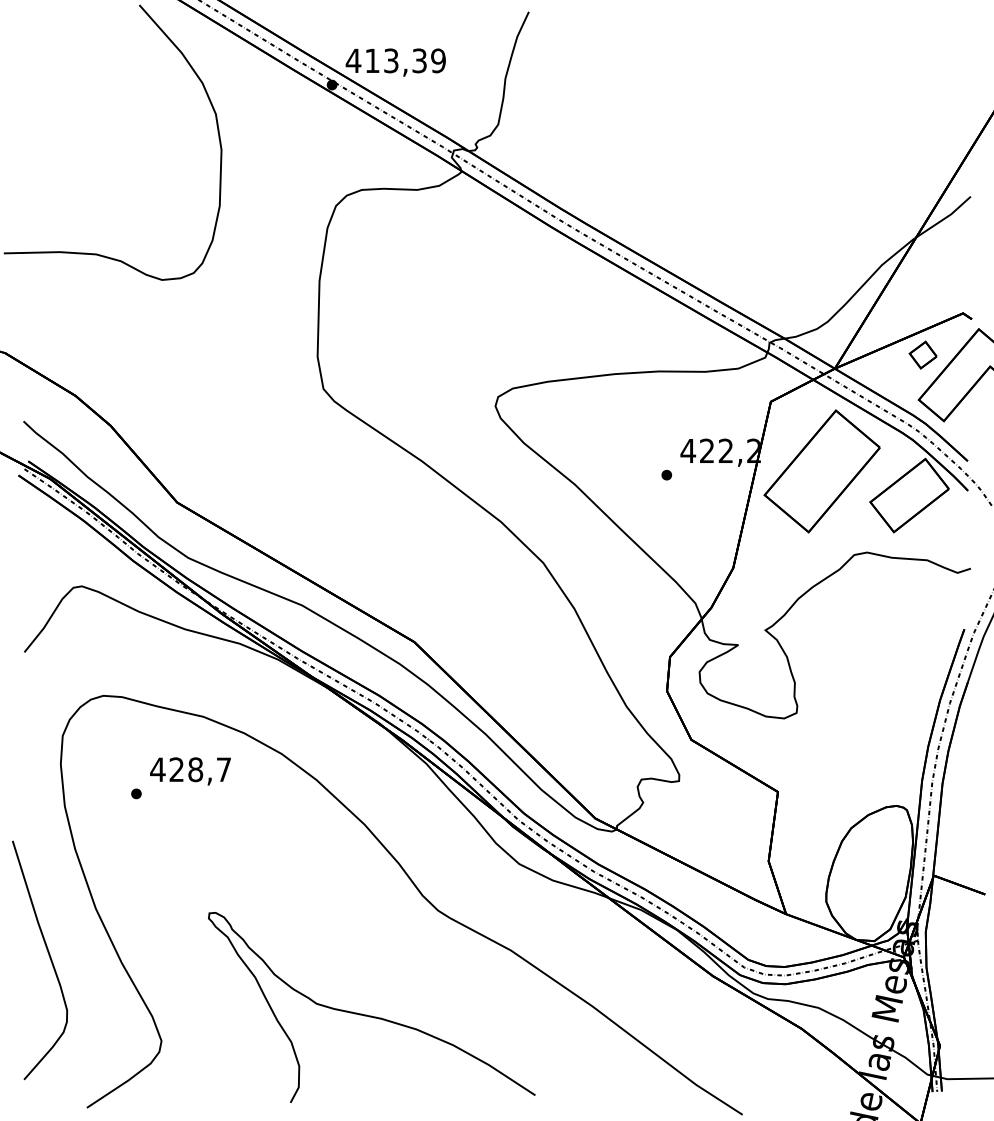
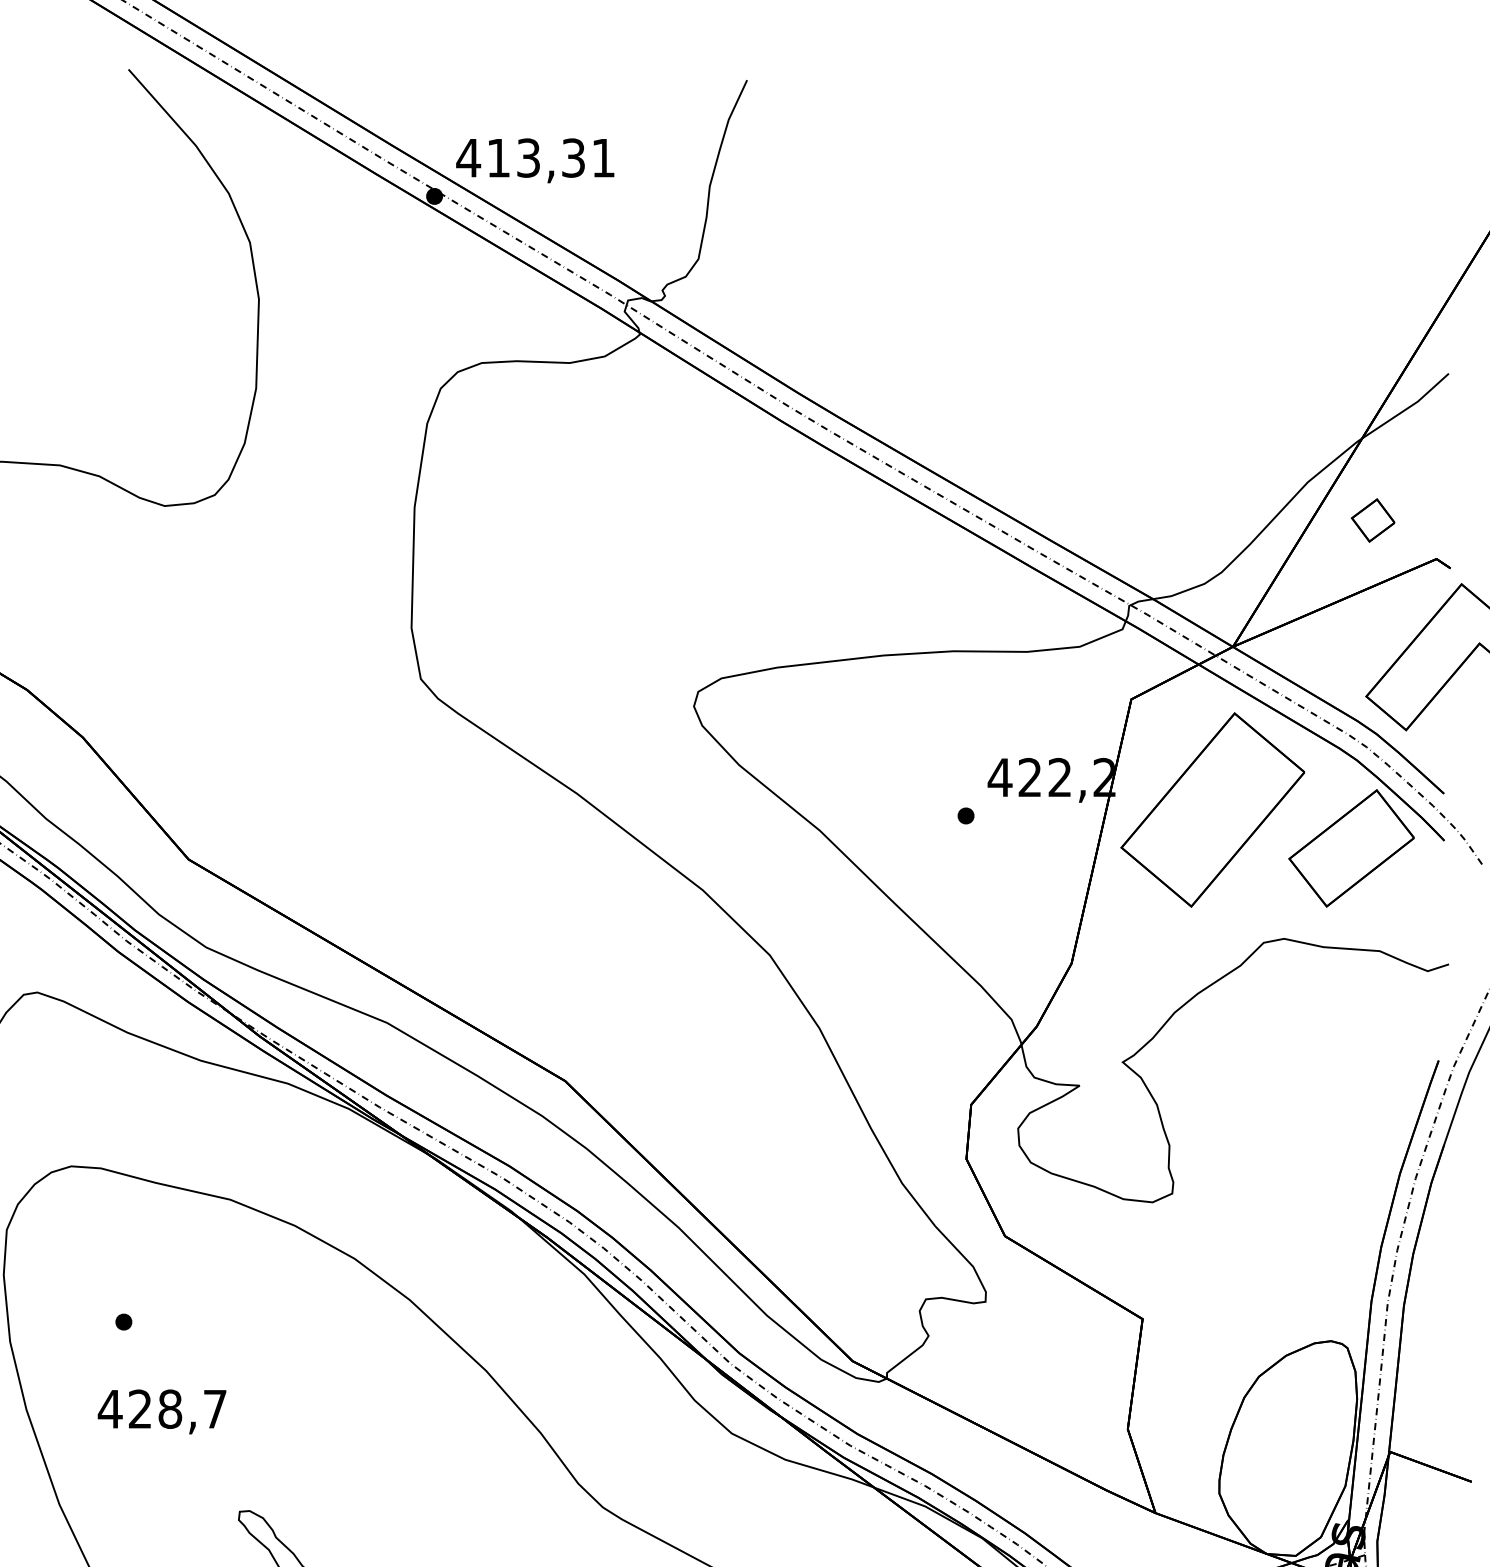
text: (438, 60) -> (603, 157), 413,39 -> 413,31
part: (922, 354) -> (1372, 519), moved
text: (190, 771) -> (162, 1411), moved

